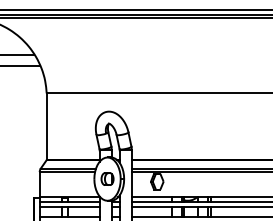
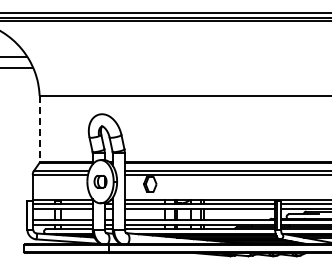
line: (46, 126) -> (39, 129), solid -> dashed

